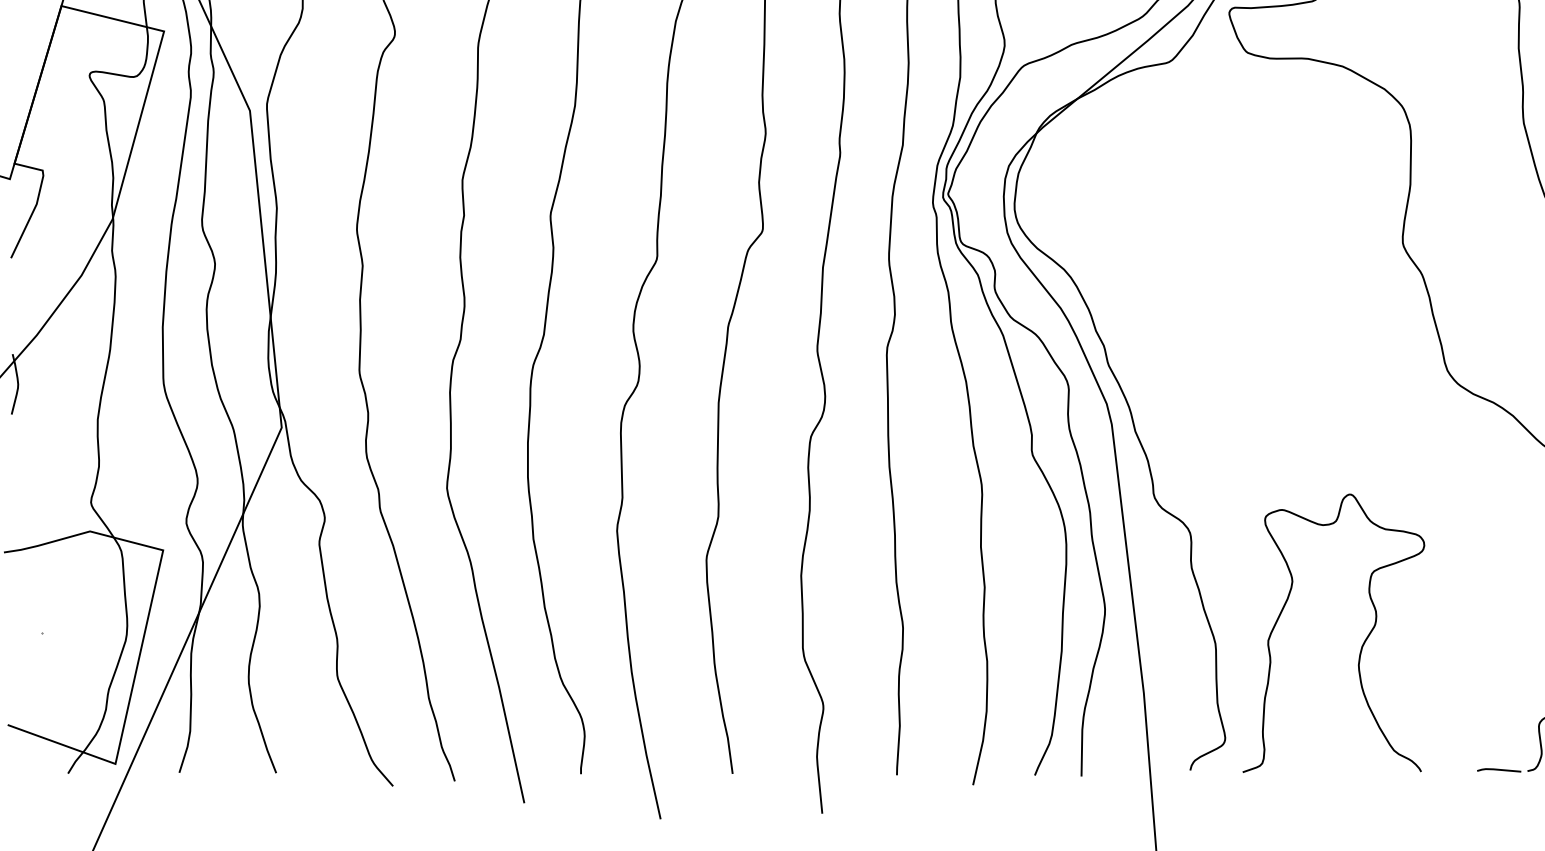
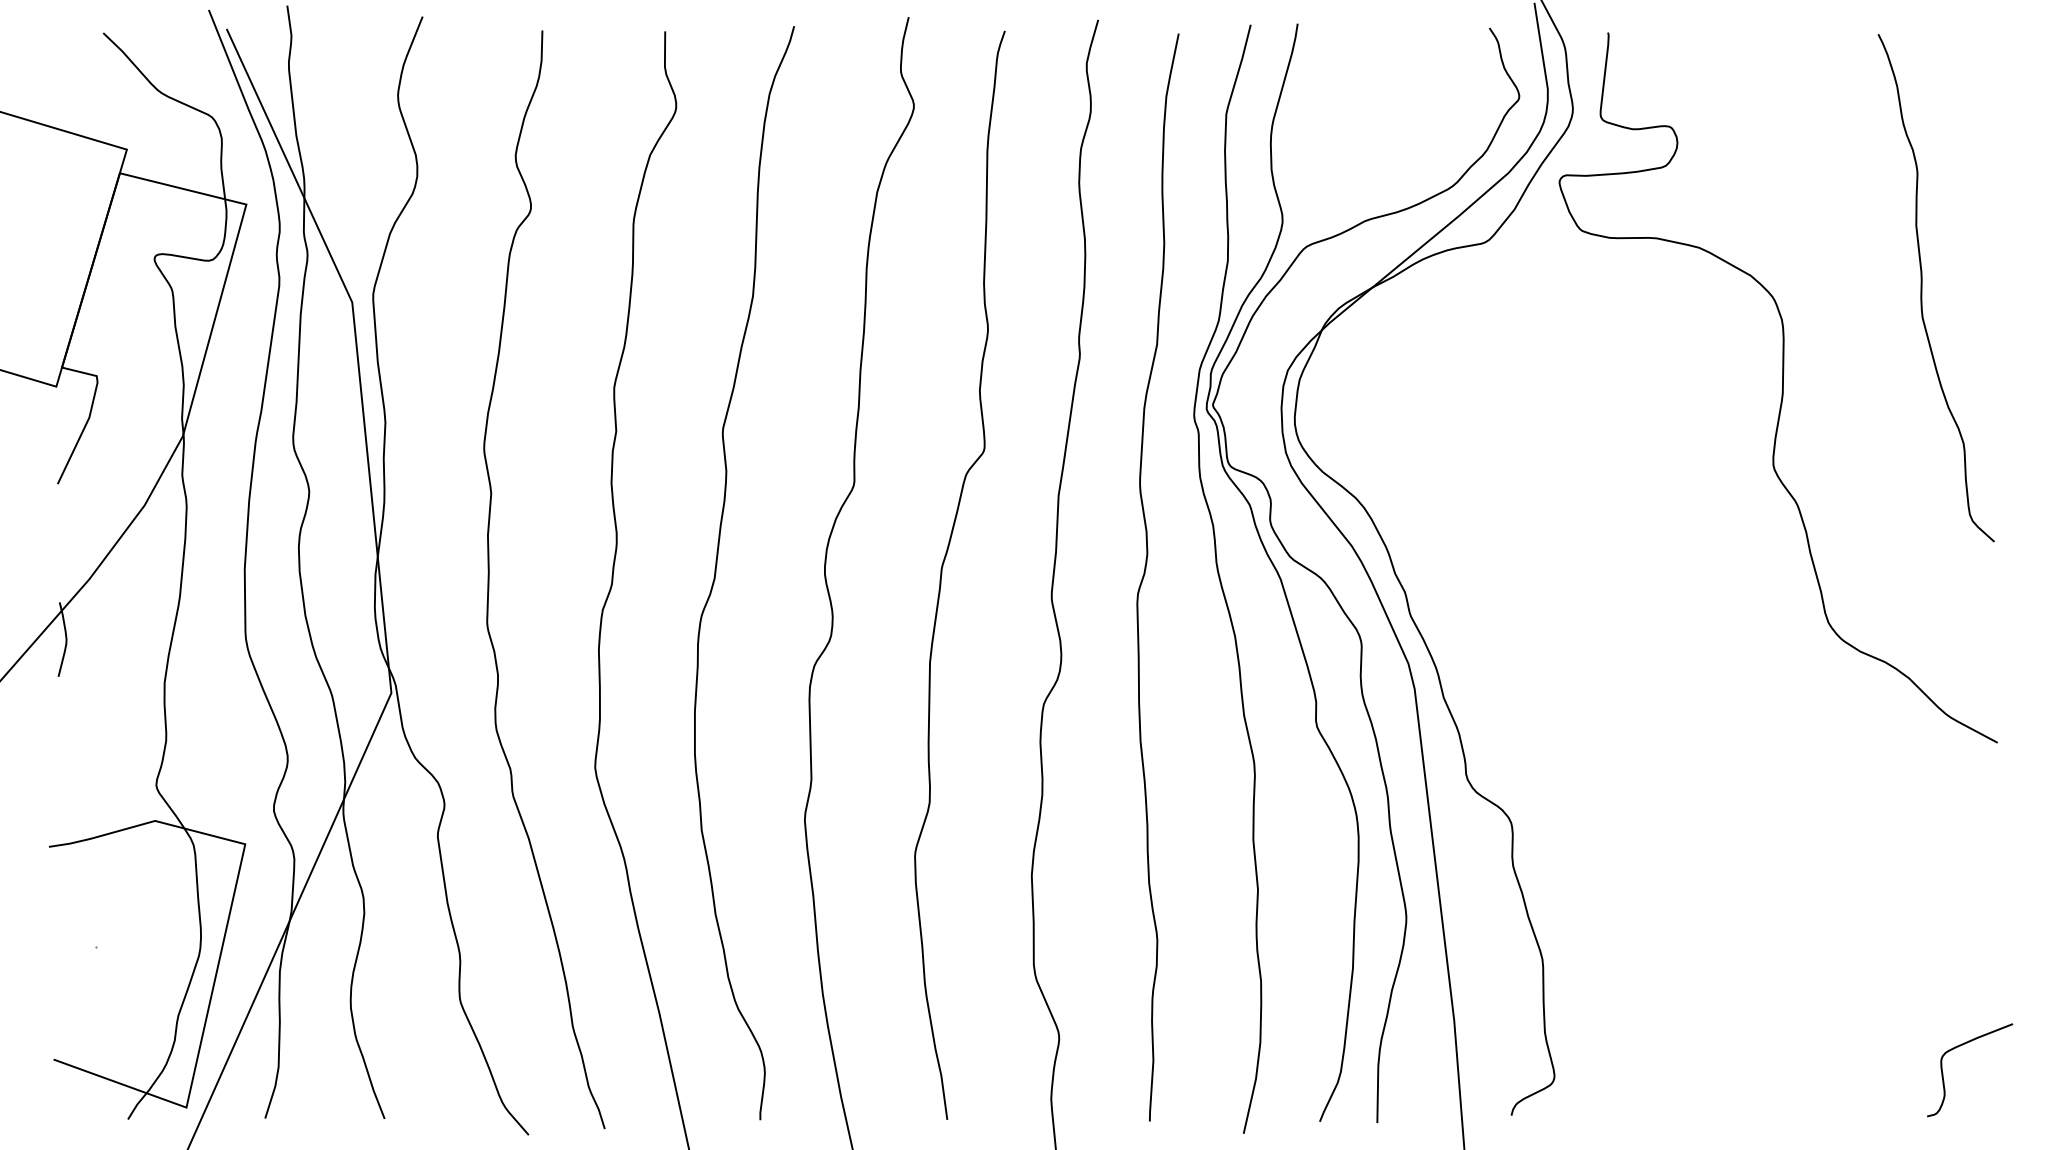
curve: (1361, 646) -> (1722, 962), removed
line: (1499, 770) -> (1892, 1115), removed

